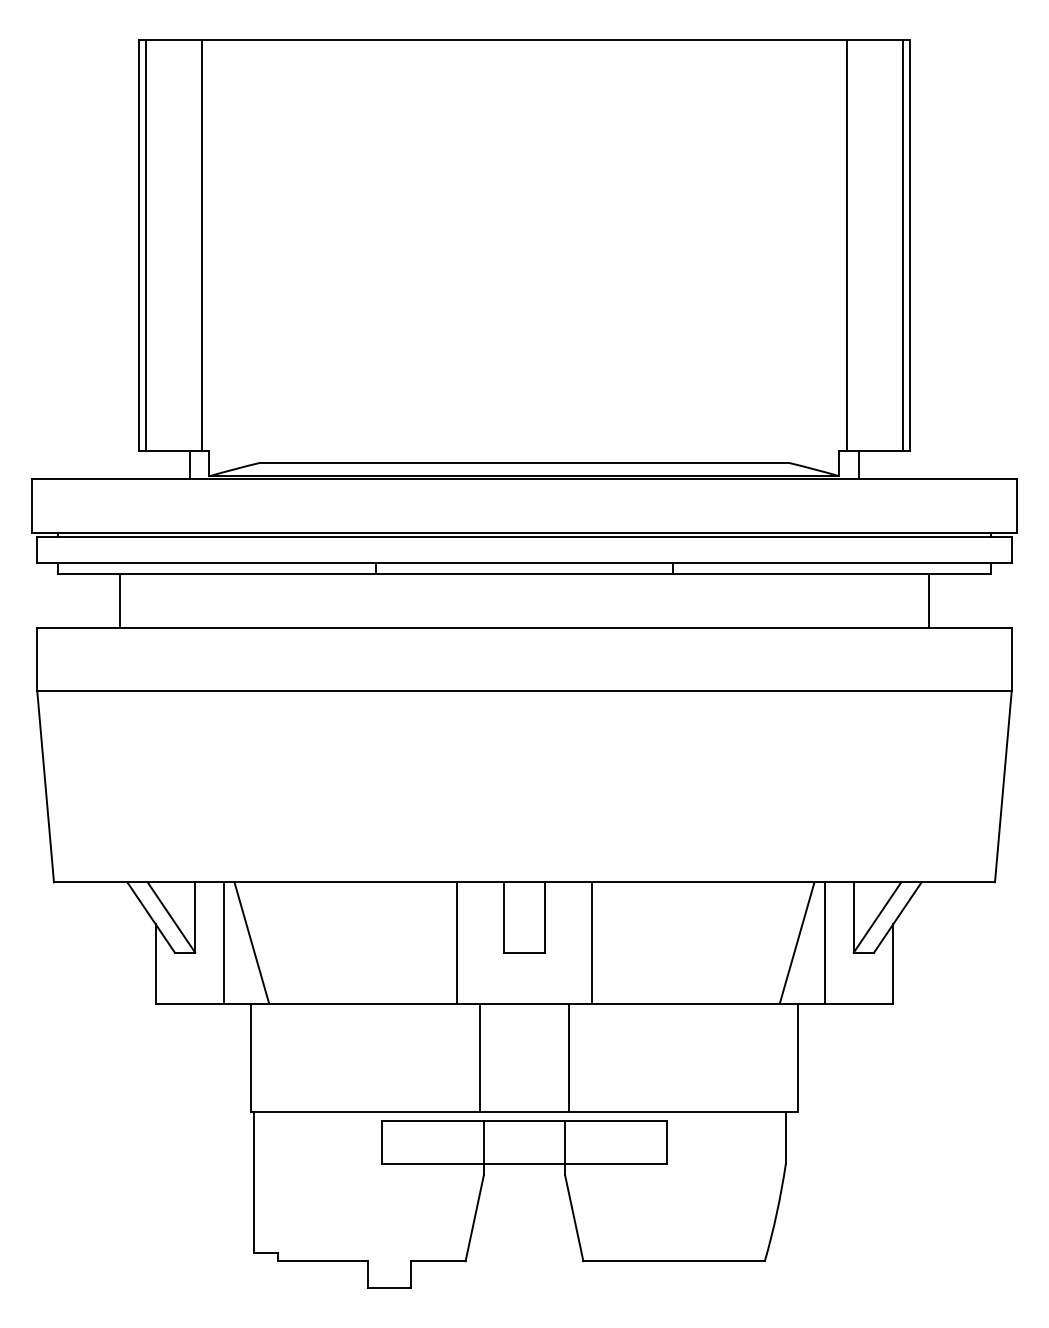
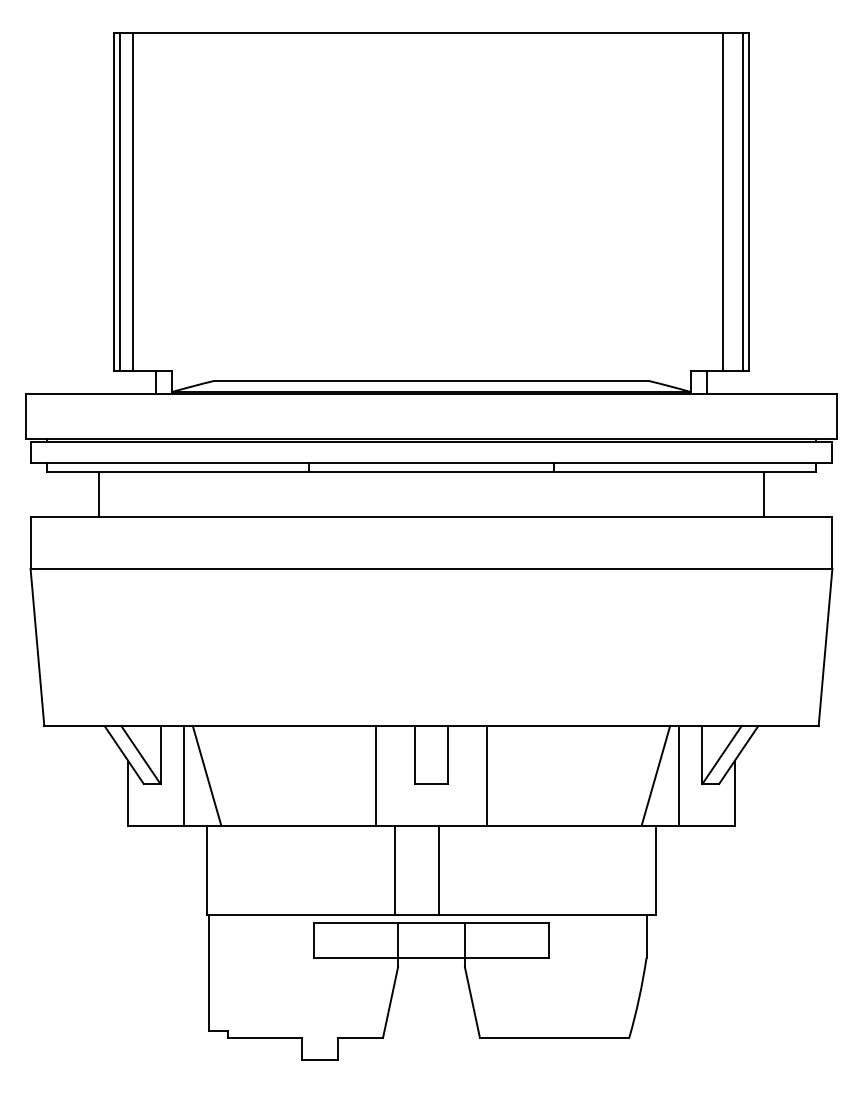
line: (201, 244) -> (132, 201), moved
line: (847, 244) -> (723, 201), moved
line: (569, 1057) -> (439, 870), moved

